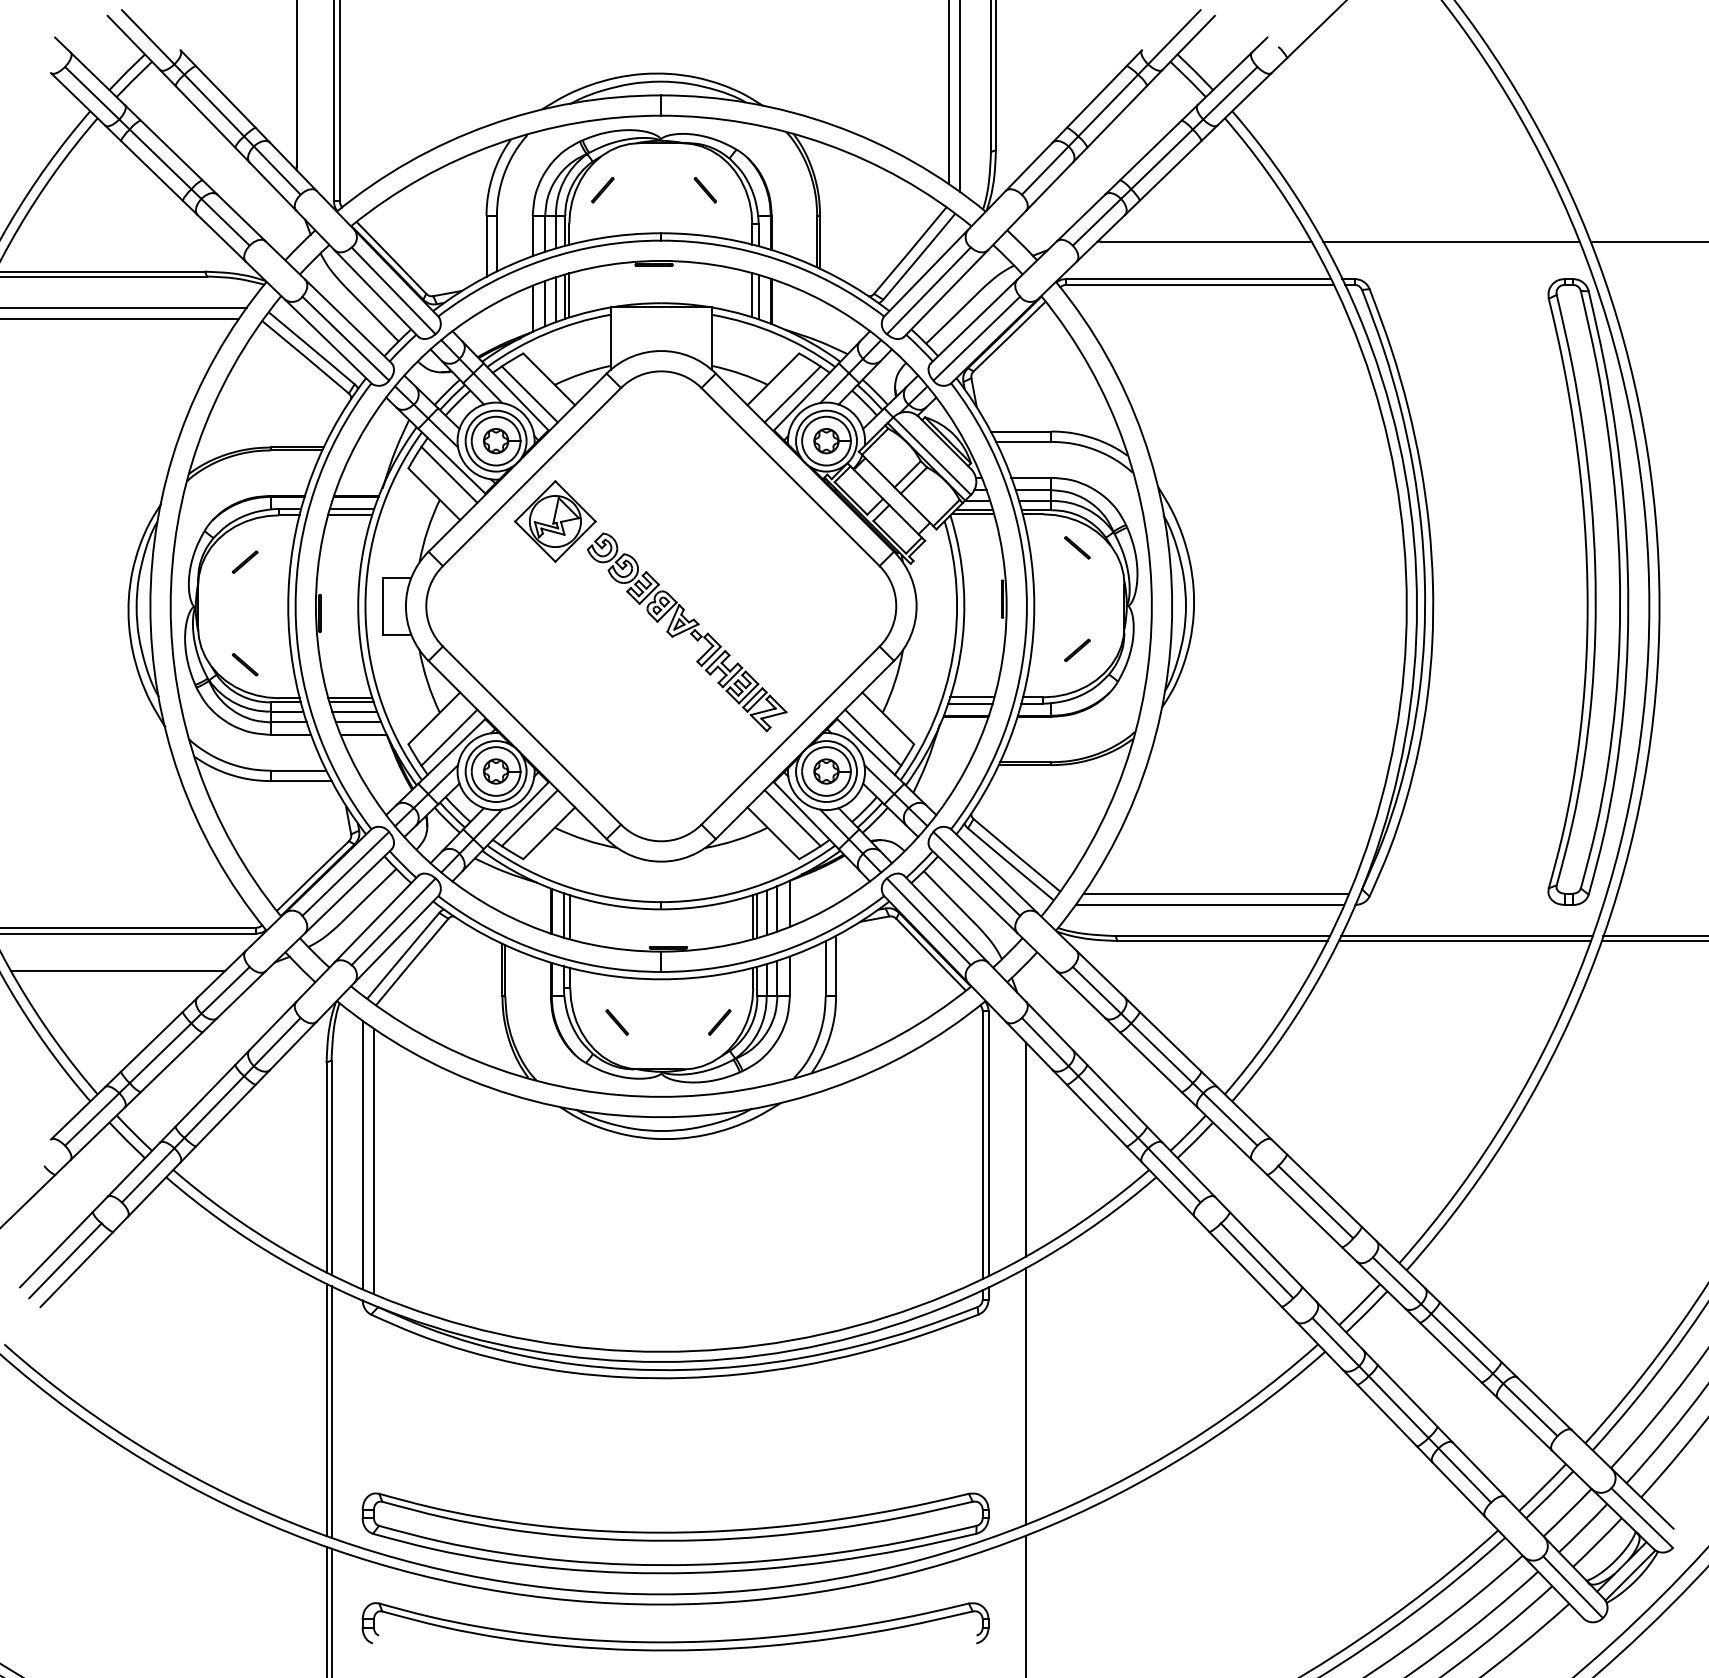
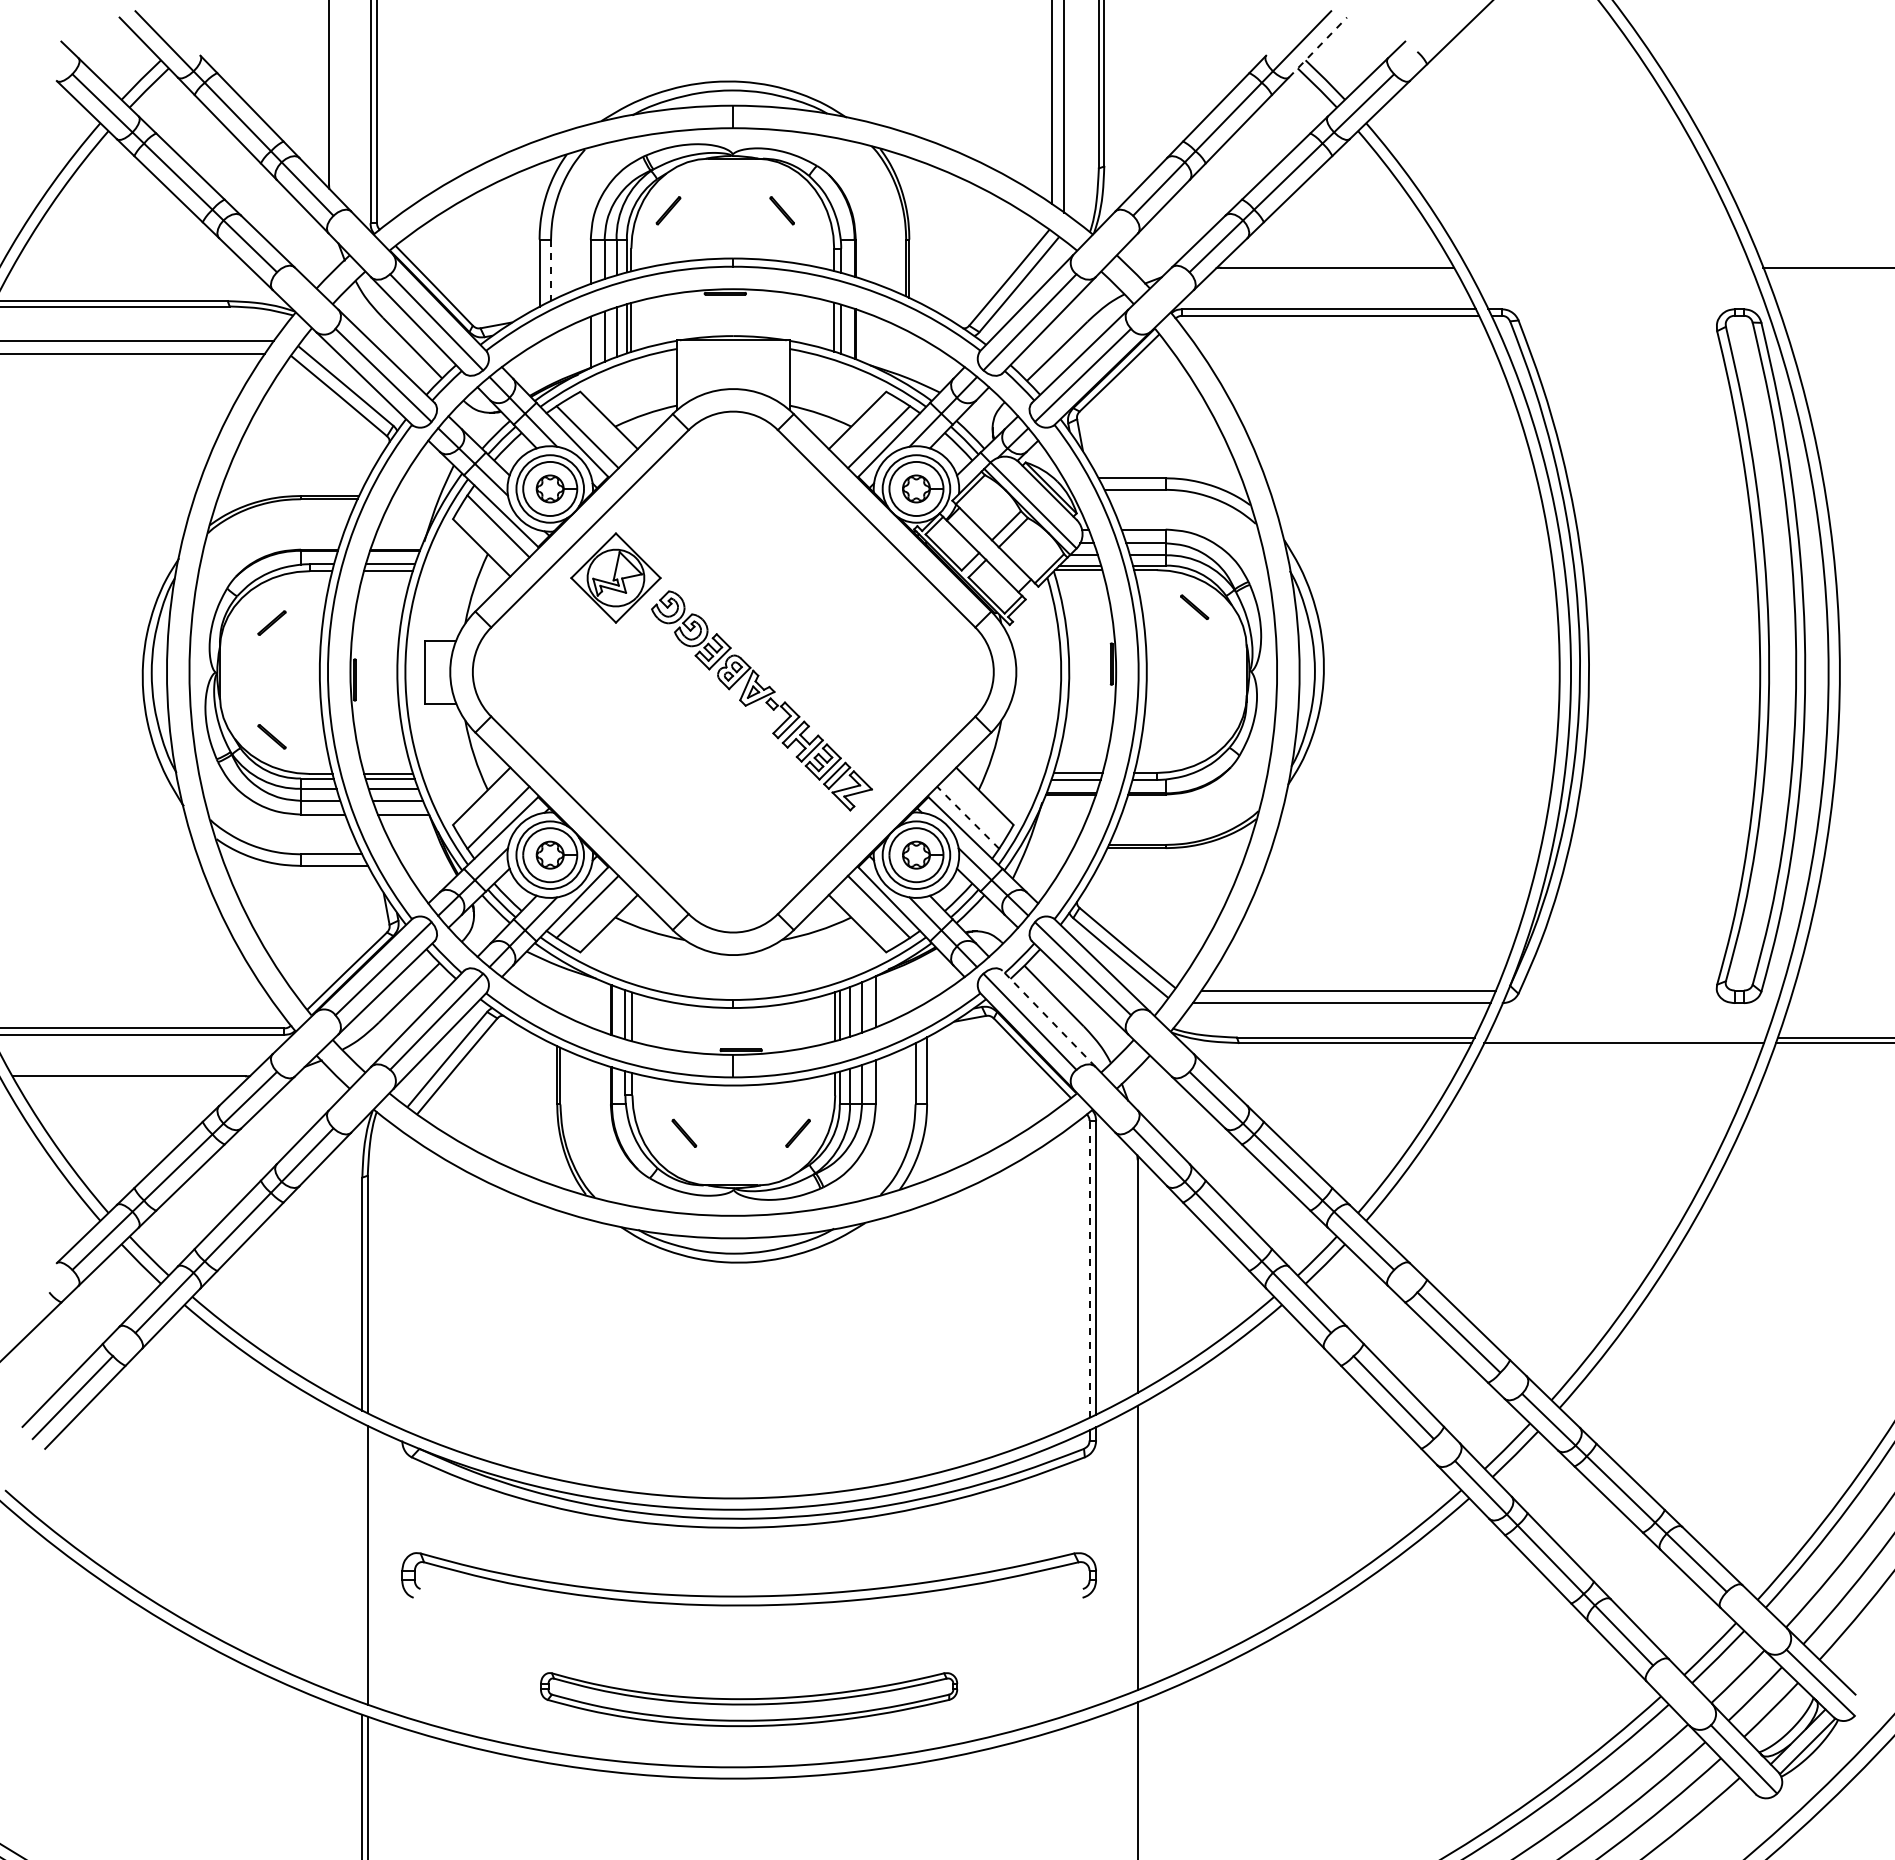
line: (1188, 42) -> (1317, 47), solid -> dashed
line: (1450, 241) -> (1608, 267), removed
line: (497, 244) -> (551, 270), solid -> dashed
part: (1077, 650) -> (1194, 720), removed
line: (873, 737) -> (968, 817), solid -> dashed
line: (946, 918) -> (1049, 1018), solid -> dashed
line: (1467, 935) -> (1626, 1037), removed
line: (982, 1144) -> (1089, 1268), solid -> dashed
line: (362, 1155) -> (402, 1280), removed
line: (373, 1161) -> (414, 1287), removed
line: (326, 1409) -> (362, 1562), removed
part: (674, 1533) -> (748, 1699), size x0.6
part: (674, 1641) -> (748, 1595), moved

